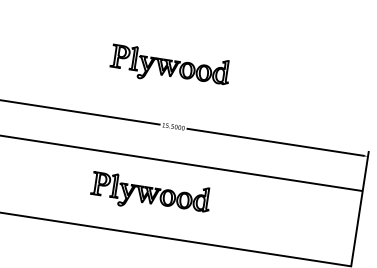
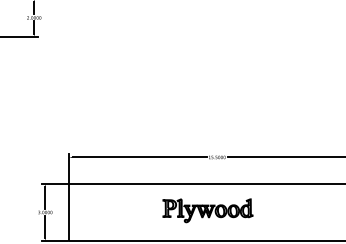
part: (169, 67) -> (207, 113), removed

